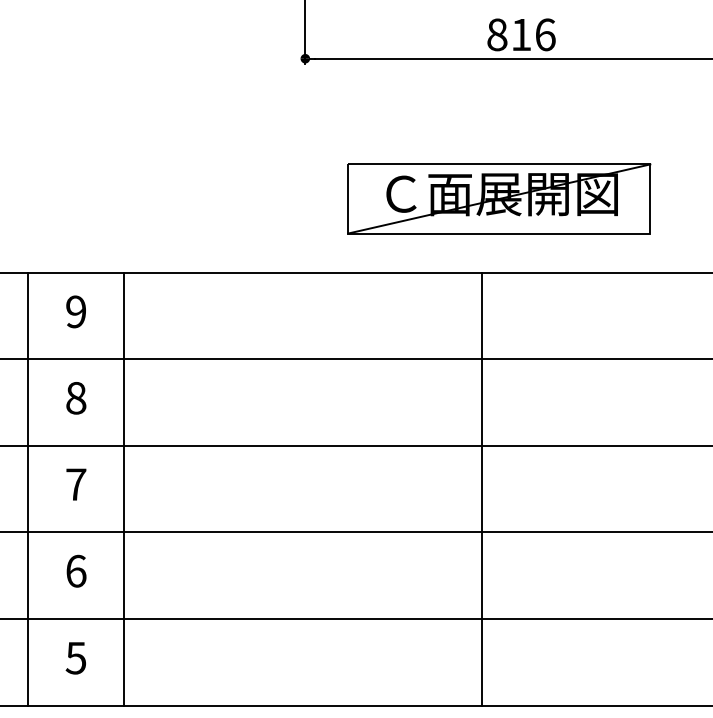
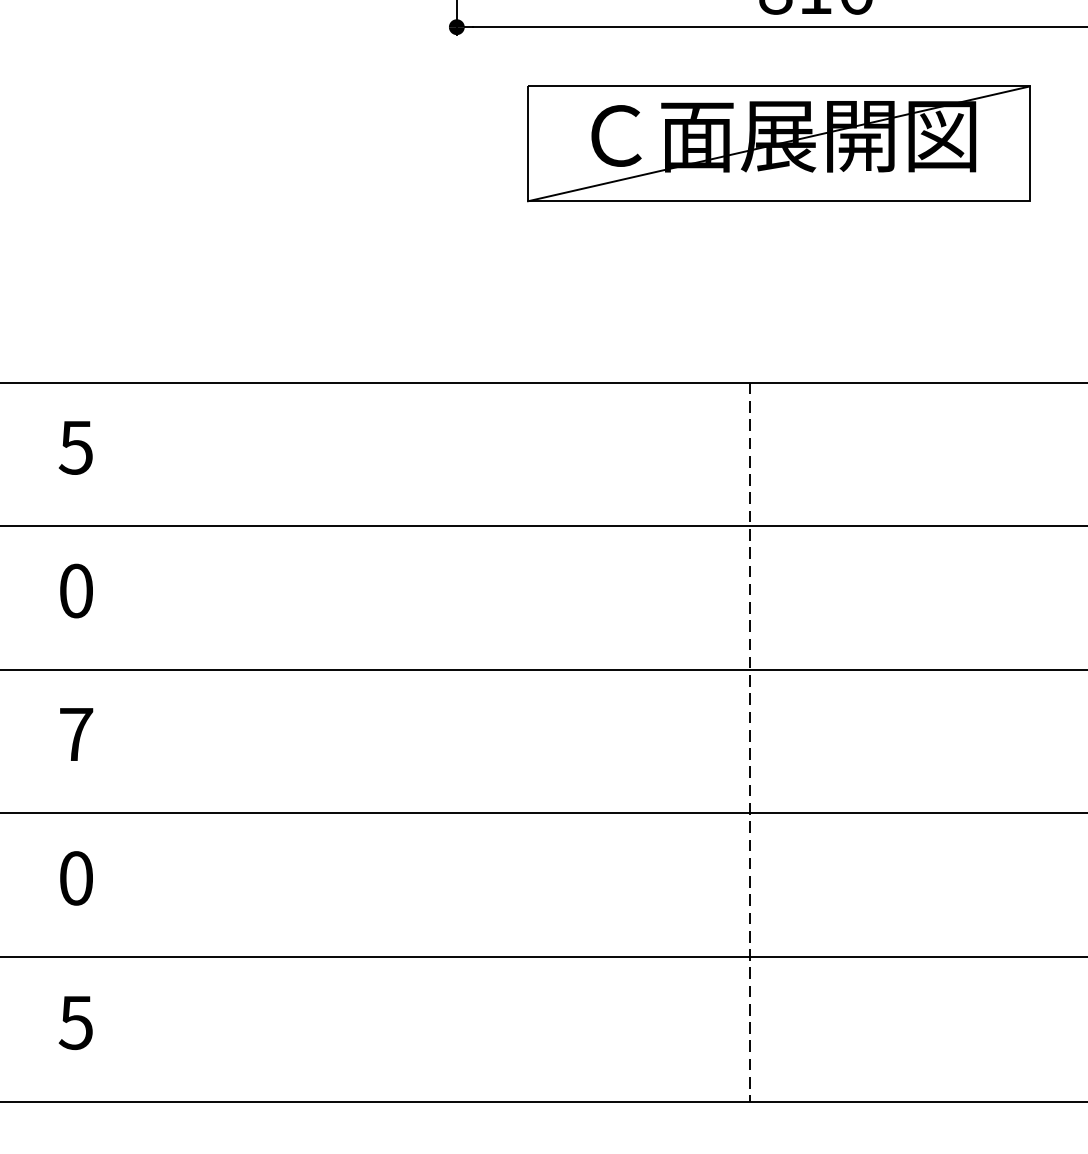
part: (499, 198) -> (779, 143), moved
text: (75, 311) -> (75, 446), 9 -> 5
text: (76, 397) -> (76, 589), 8 -> 0
line: (124, 488) -> (156, 740), removed
line: (481, 489) -> (749, 742), solid -> dashed
text: (76, 570) -> (76, 877), 6 -> 0

